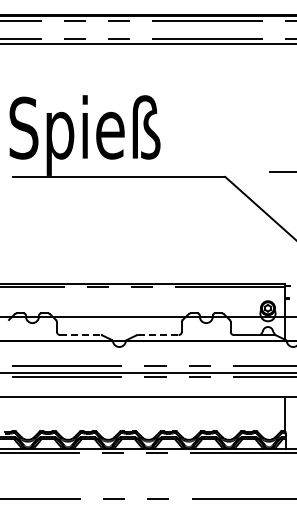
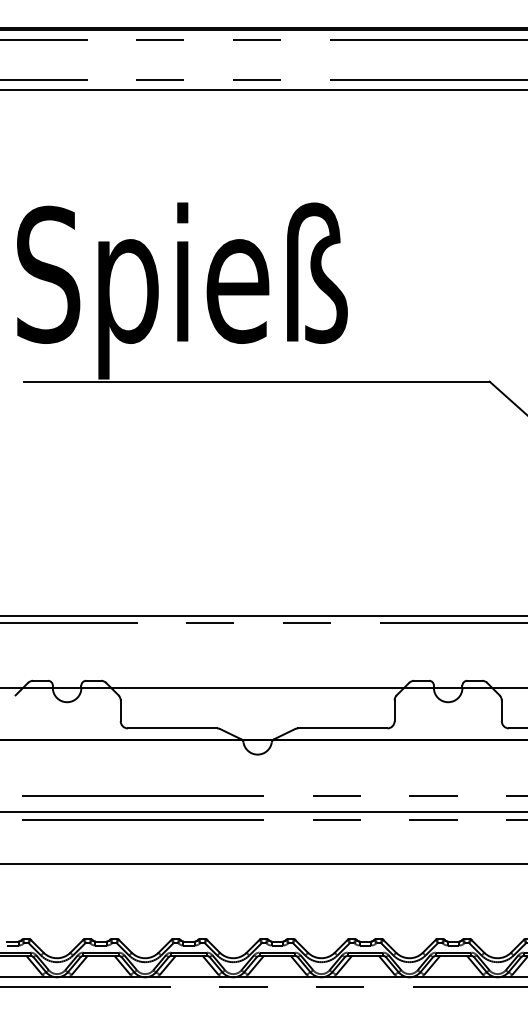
line: (81, 335) -> (174, 729), dashed -> solid
line: (158, 335) -> (343, 729), dashed -> solid

